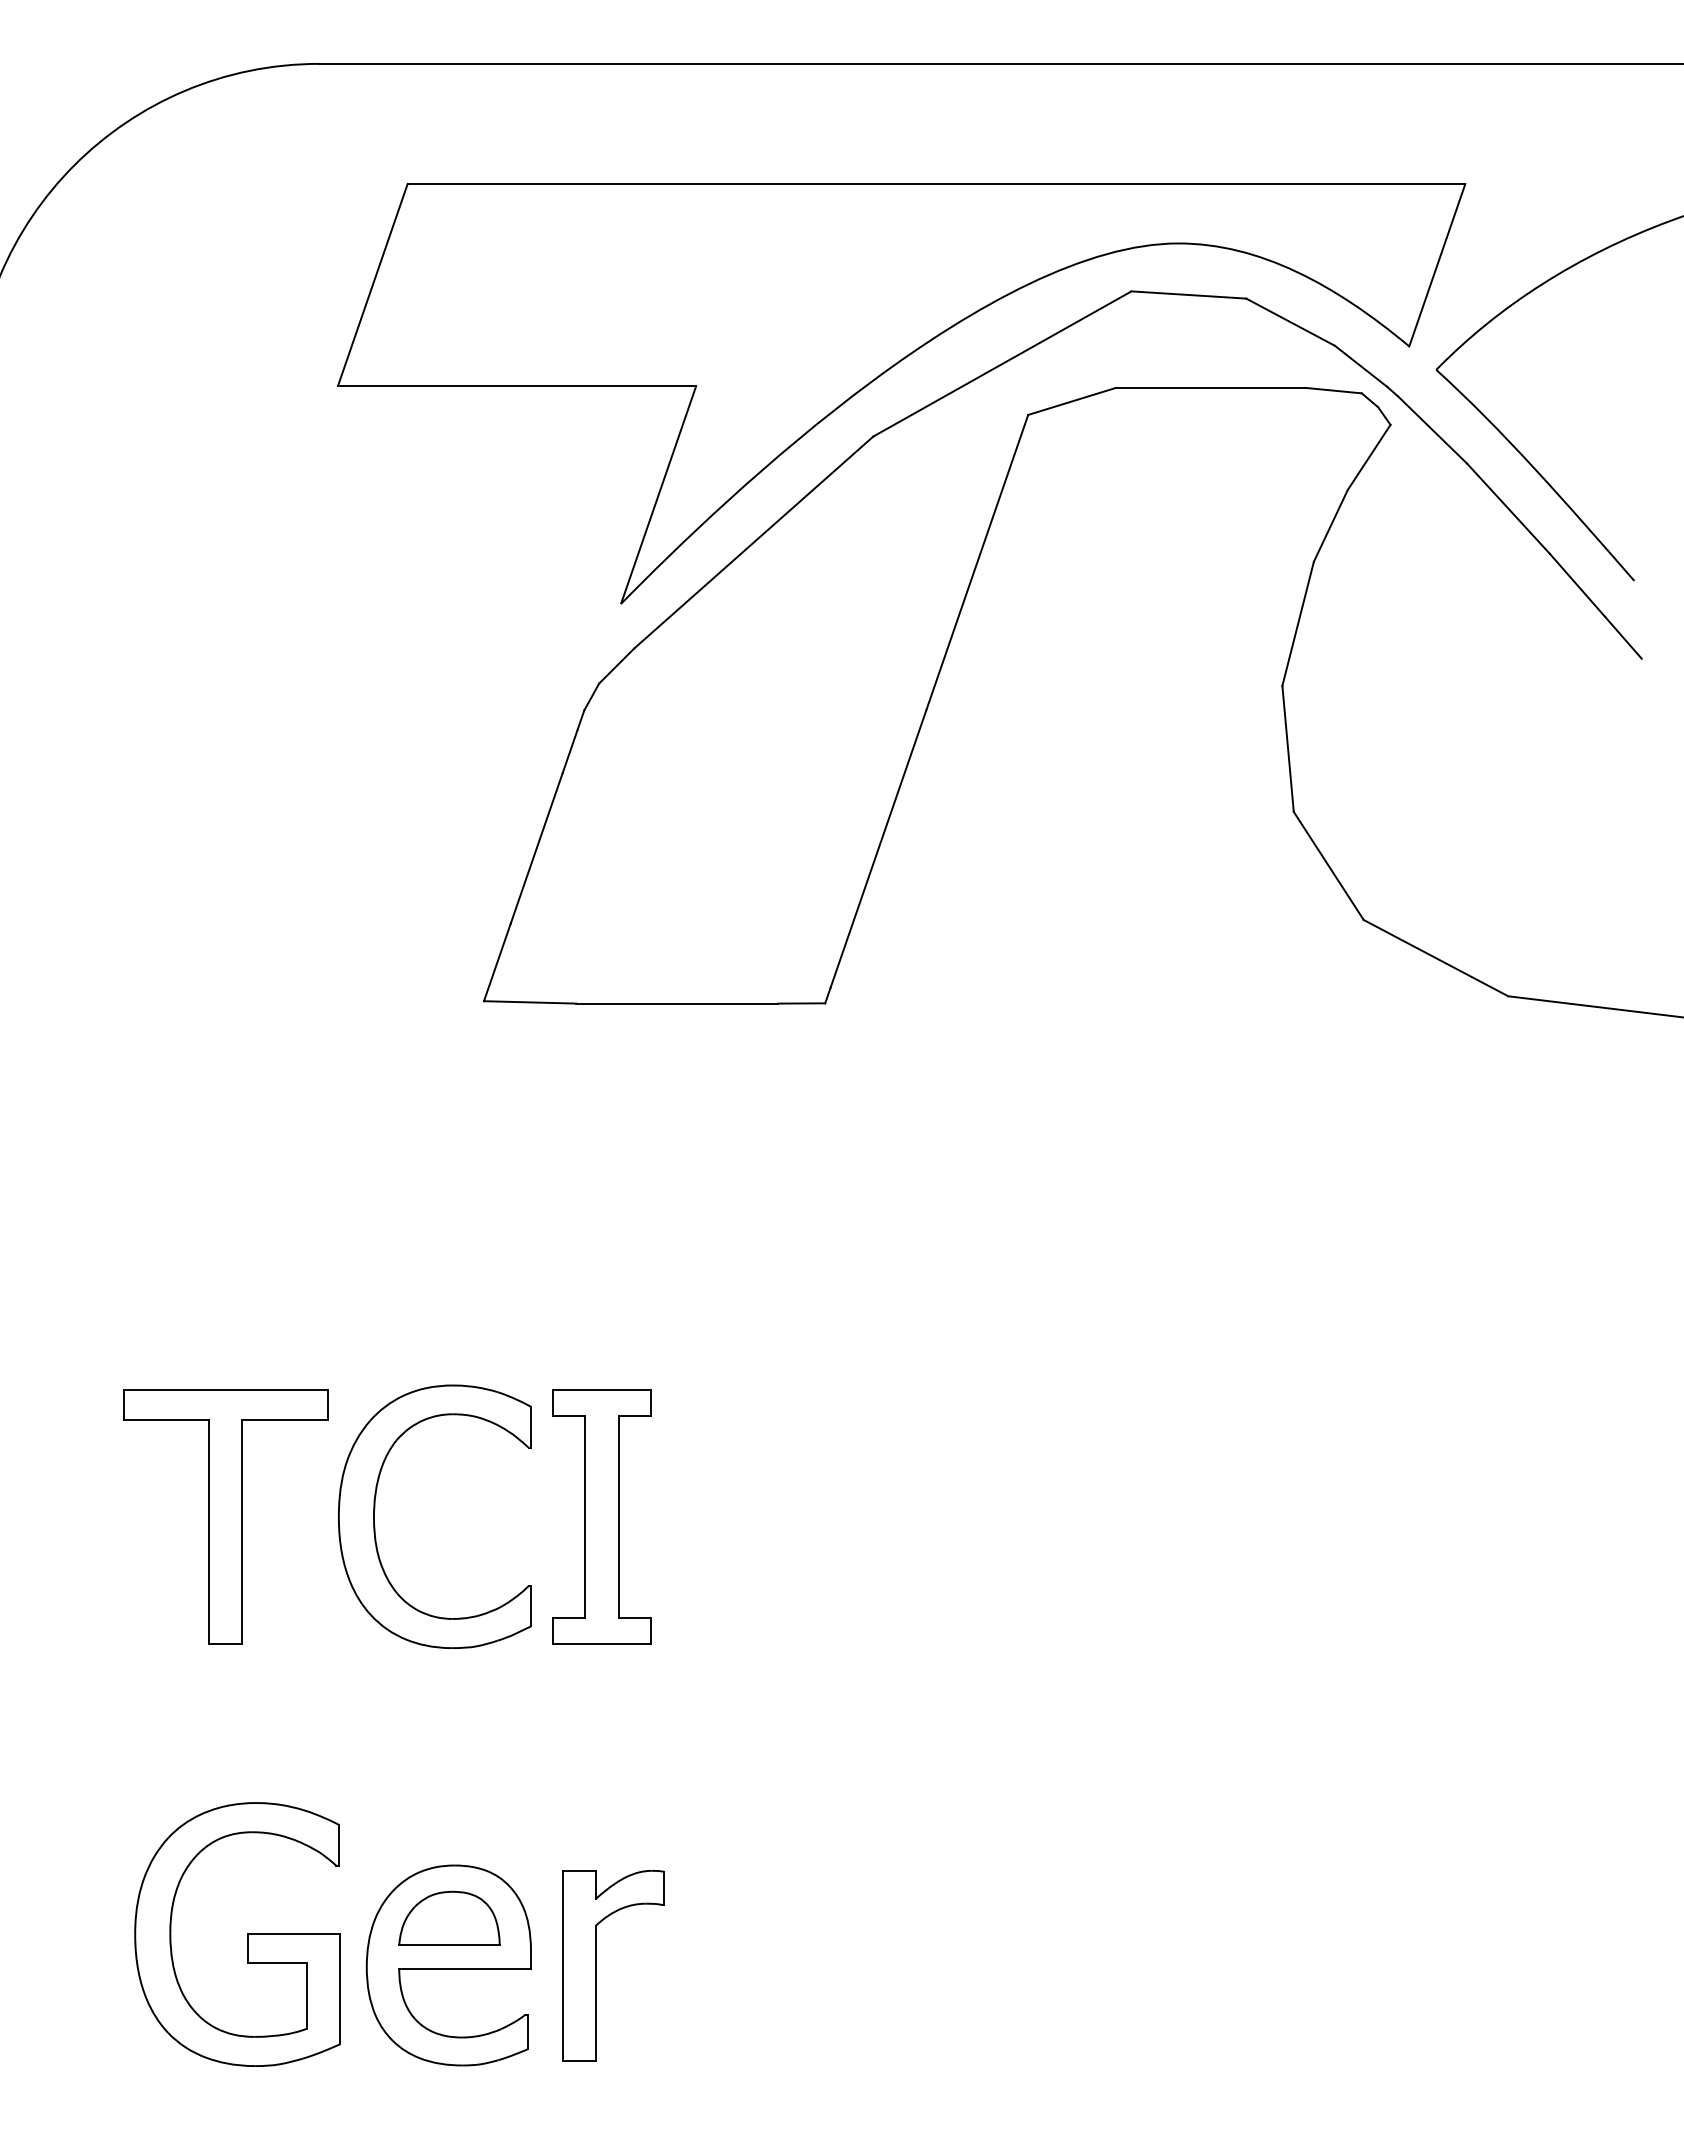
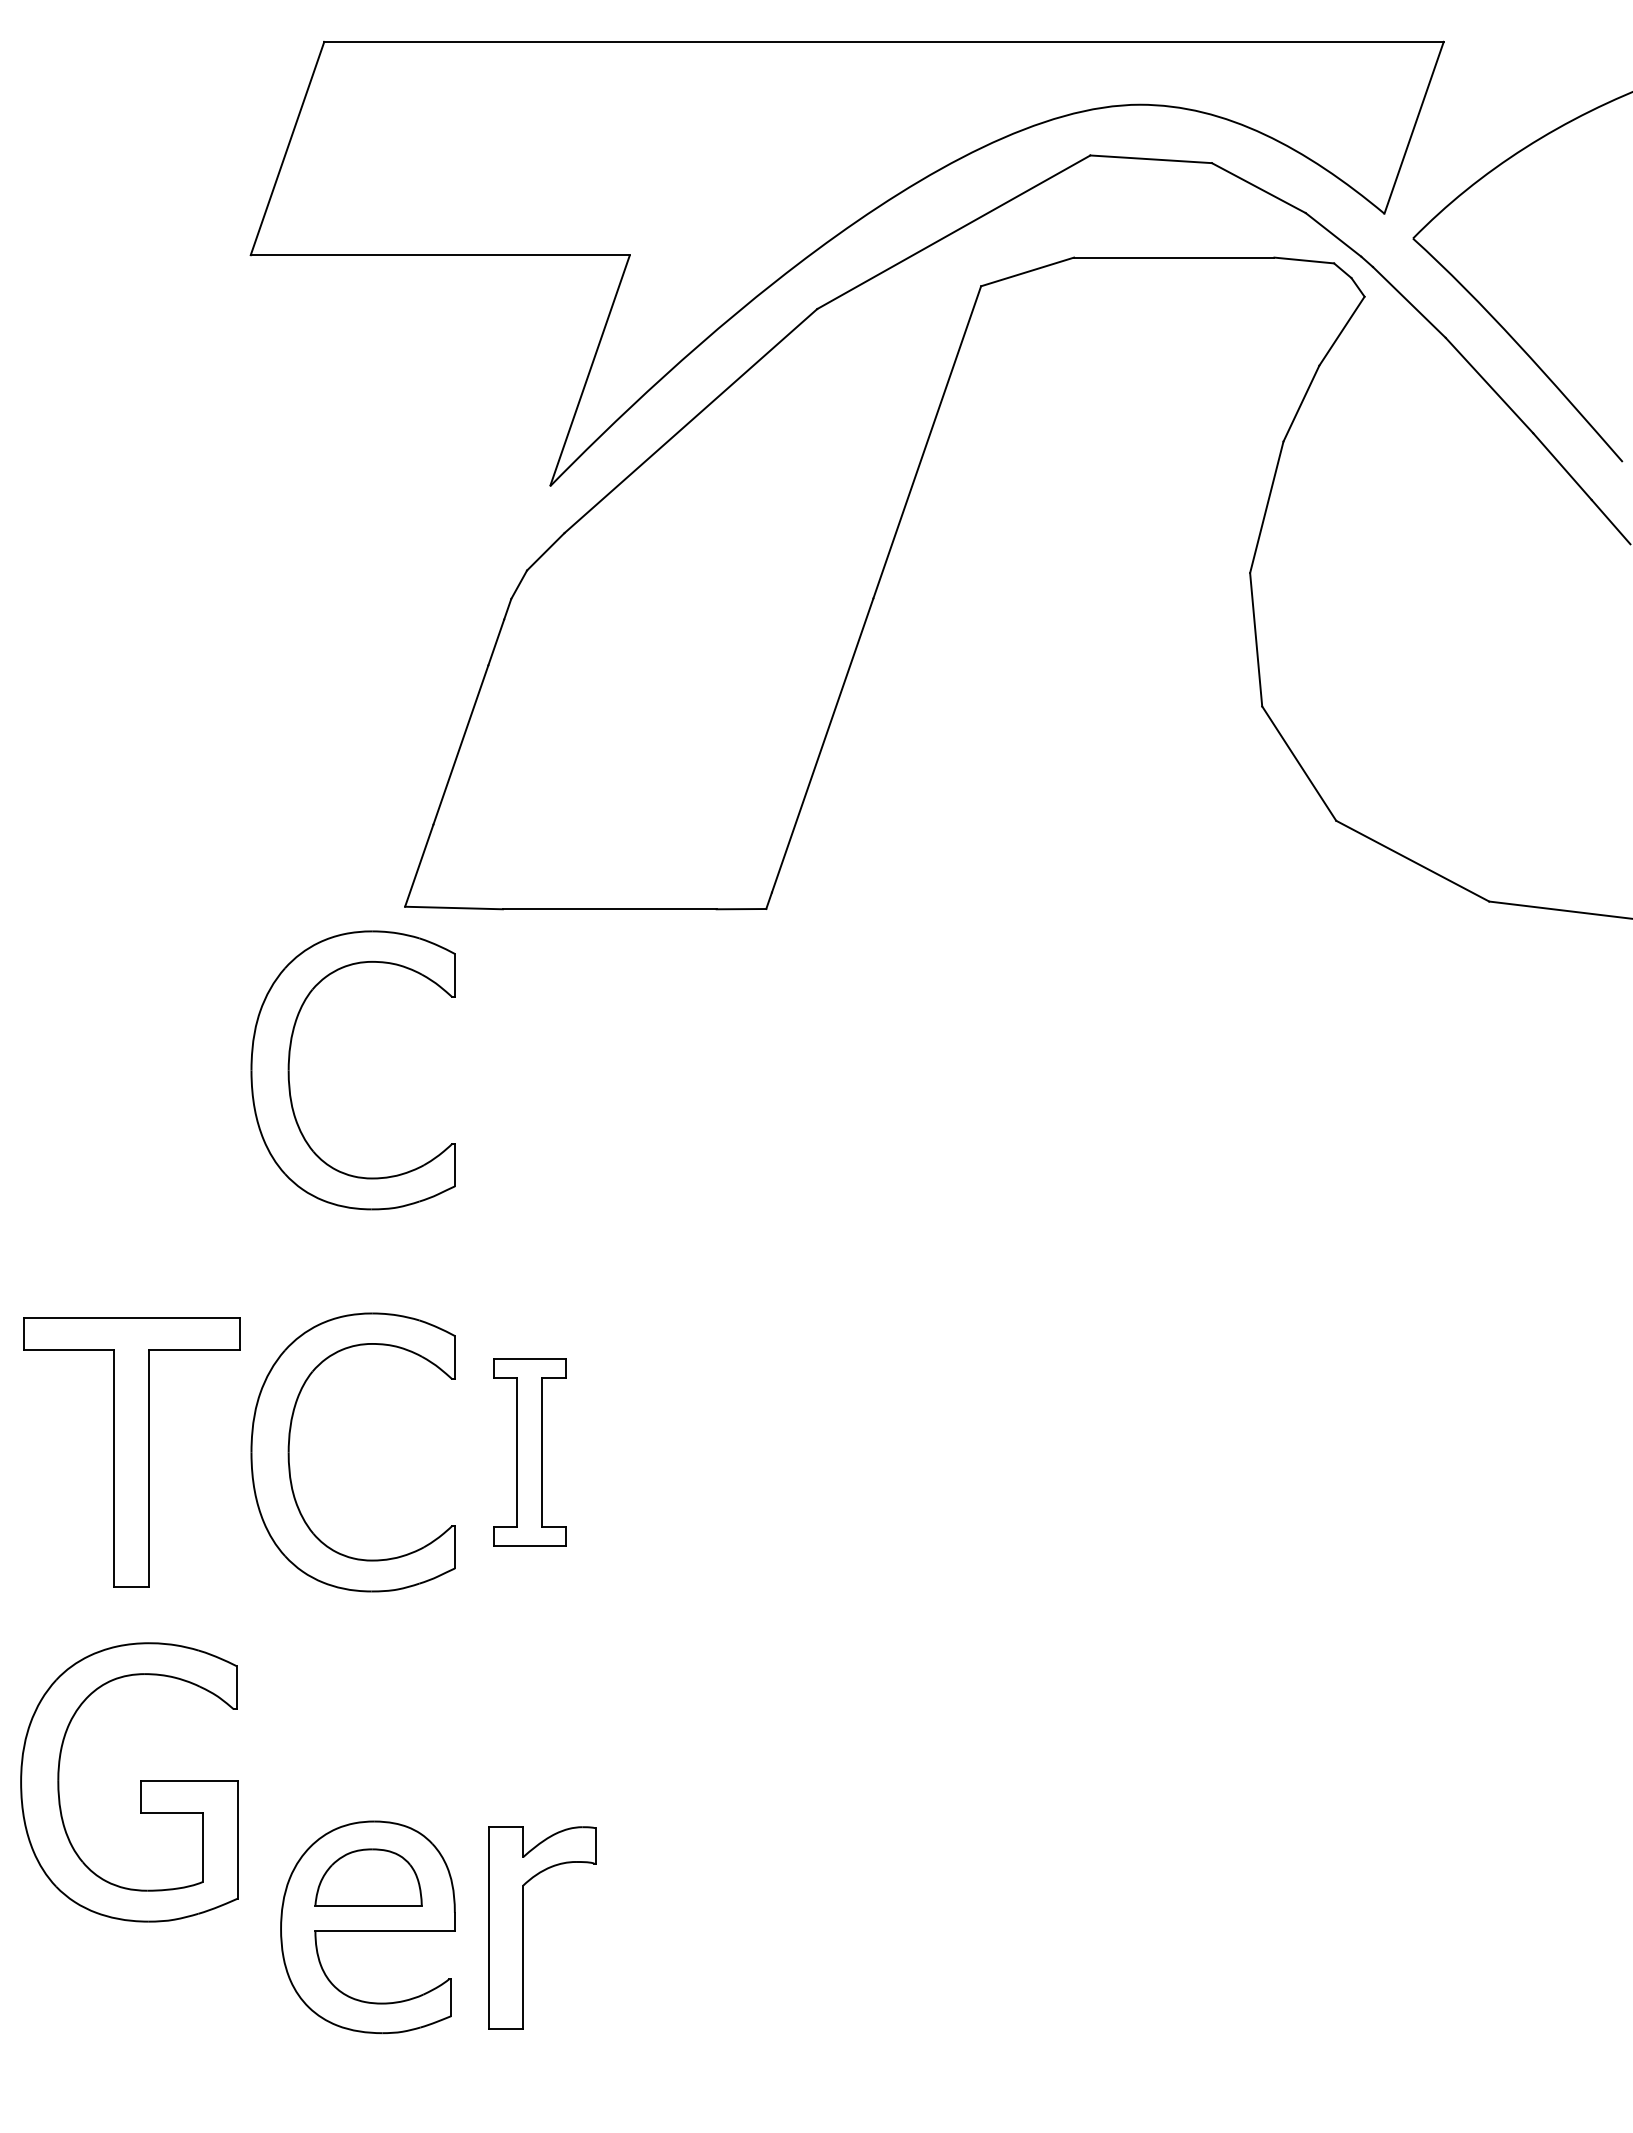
part: (375, 1148) -> (290, 1062), added
part: (601, 1516) -> (529, 1452), size x0.7
part: (247, 1934) -> (139, 1782), moved

